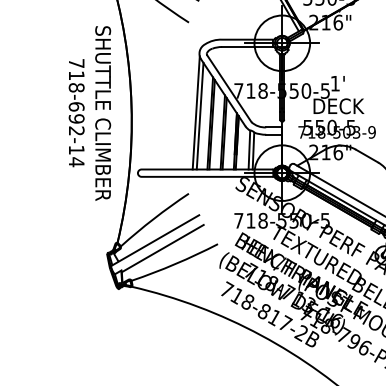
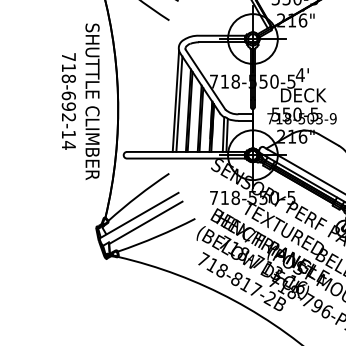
text: (335, 83) -> (300, 74), 1' -> 4'

